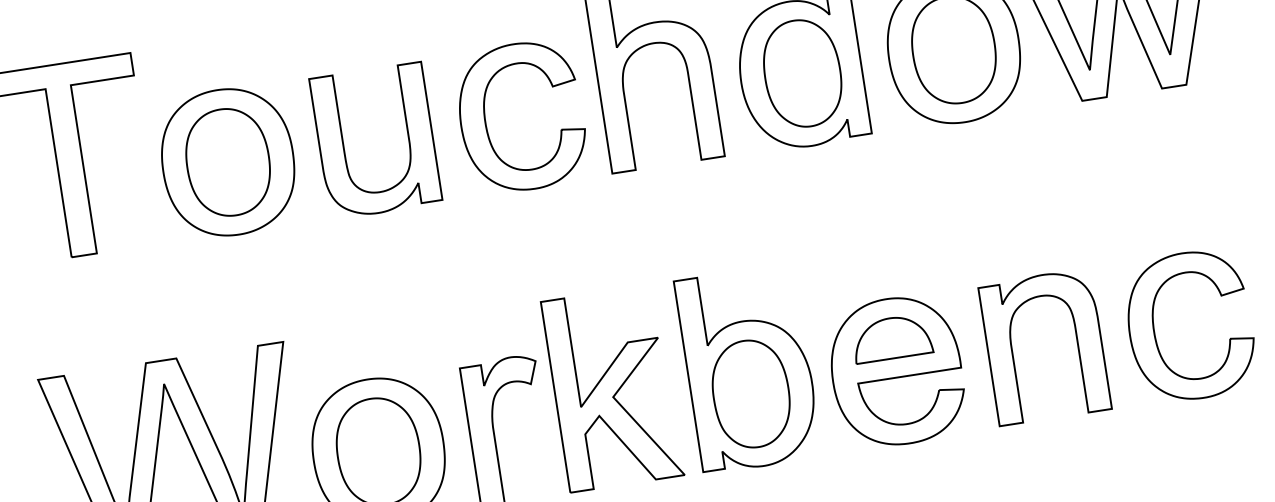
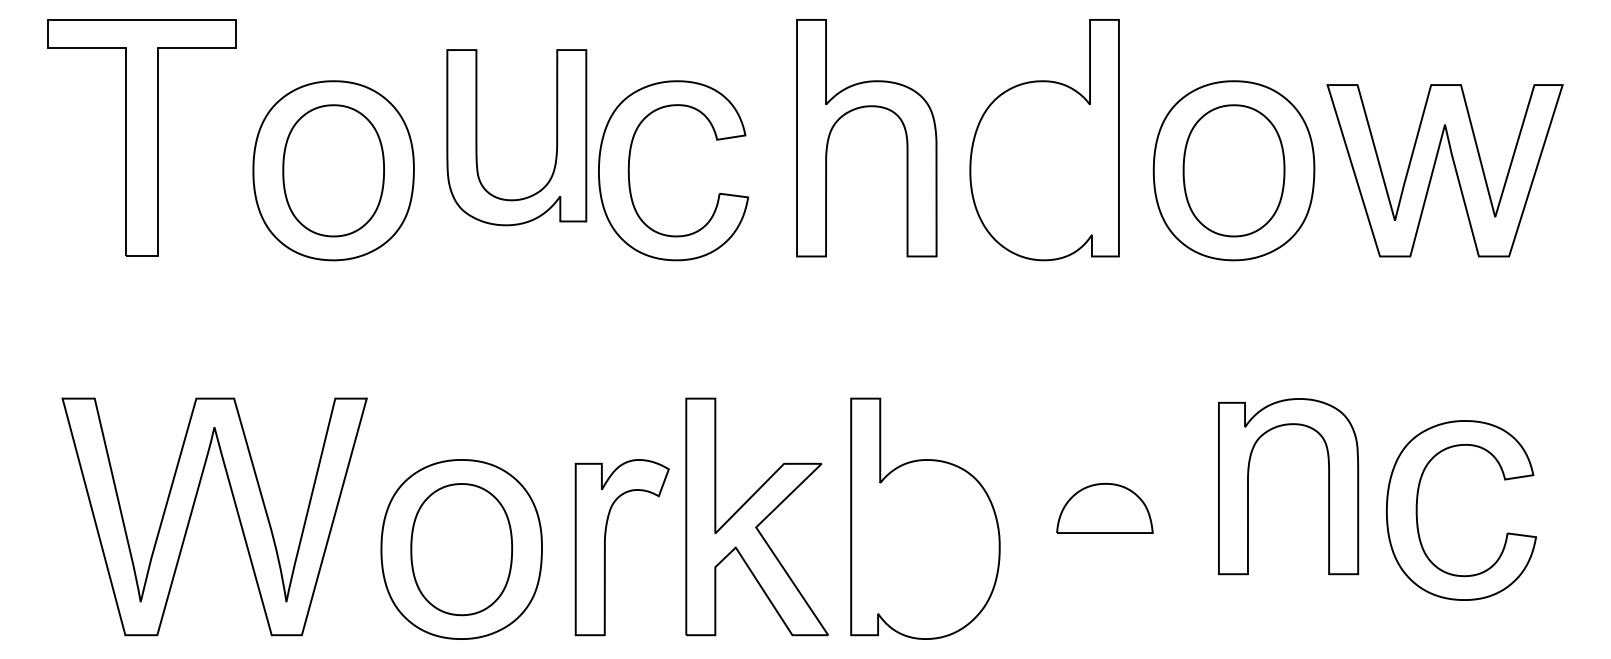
part: (802, 73) -> (1046, 170), removed
part: (485, 122) -> (629, 170), moved
part: (344, 145) -> (477, 137), moved
part: (1154, 331) -> (1417, 510), moved
part: (1012, 351) -> (1248, 486), moved
part: (896, 371) -> (1104, 549), removed
part: (750, 394) -> (923, 549), removed

